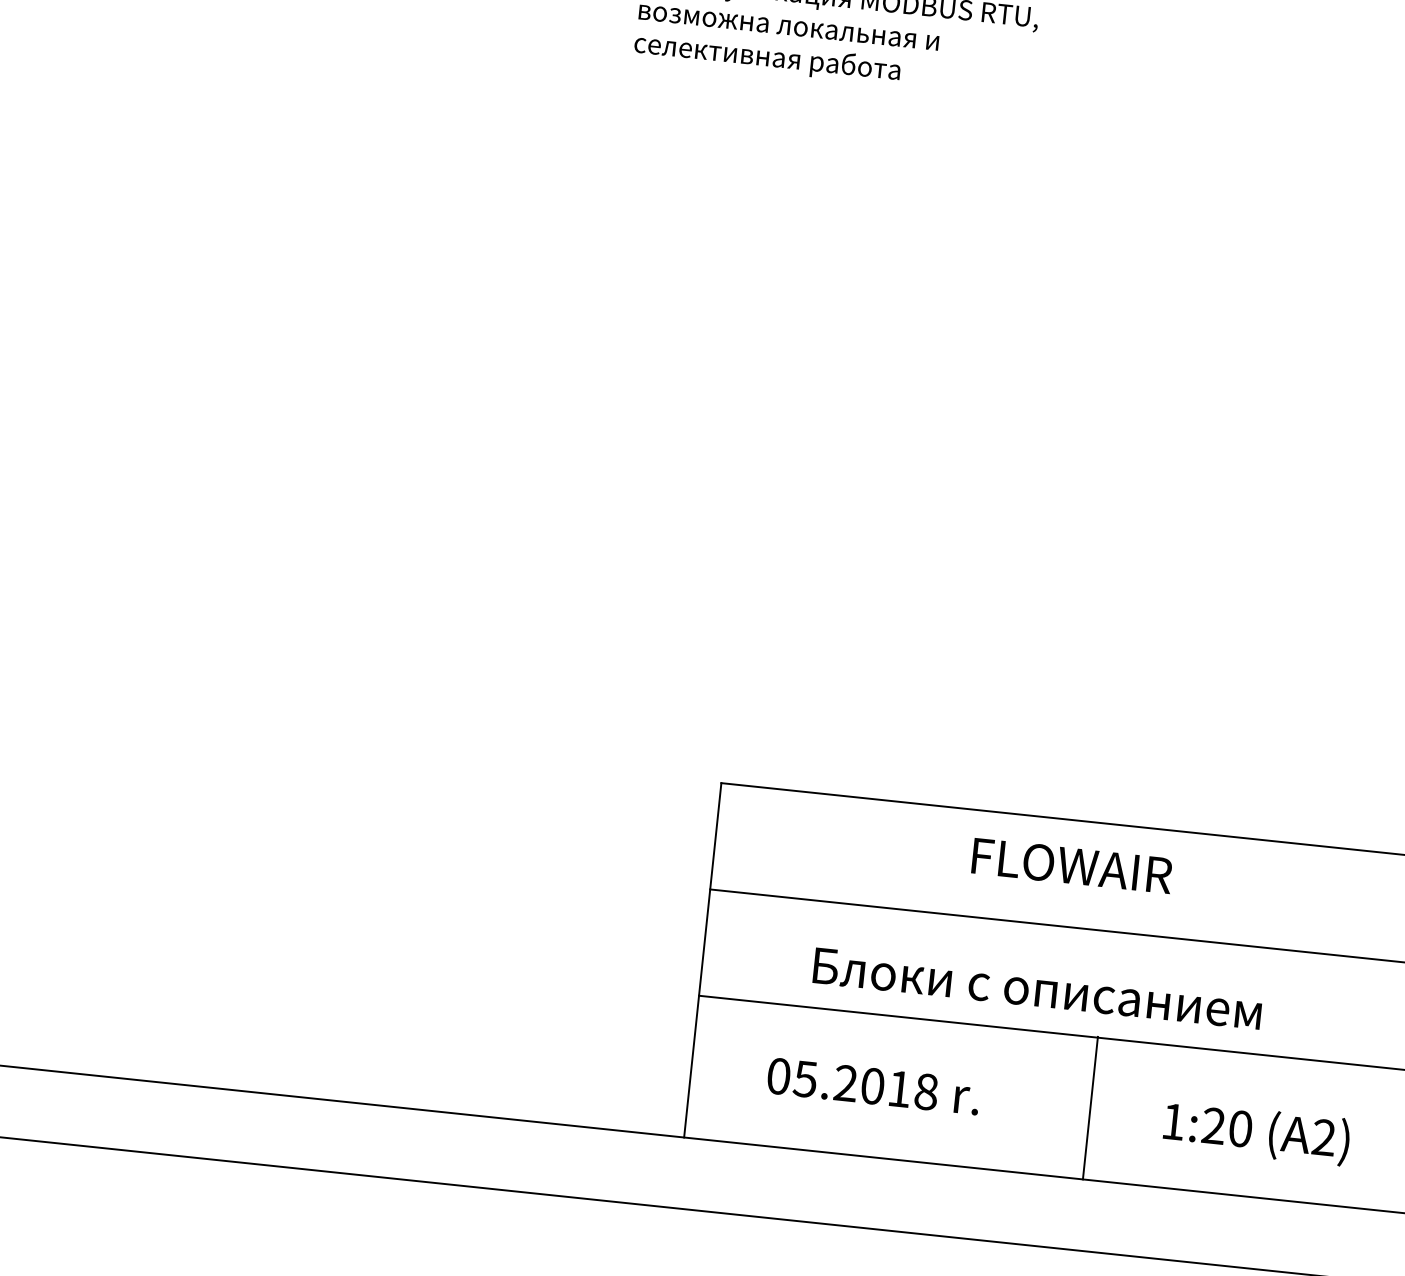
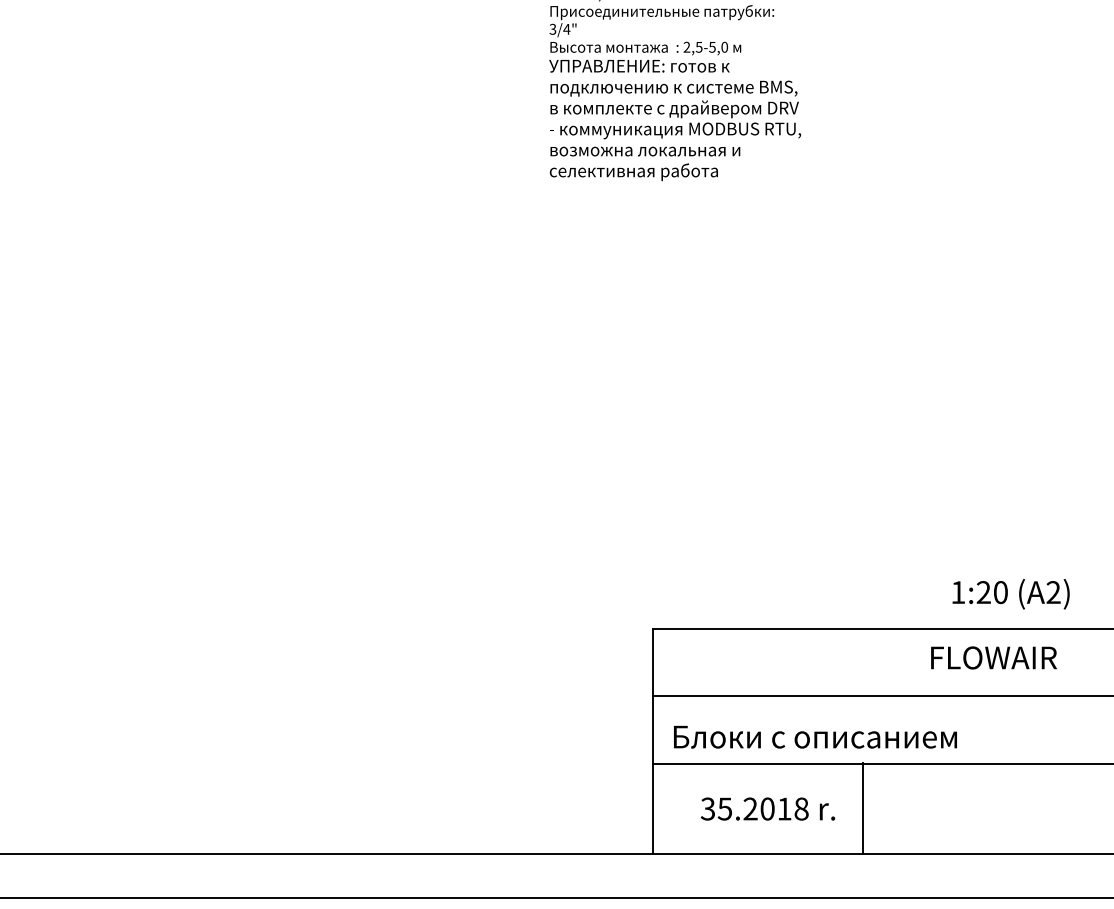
text: (1071, 865) -> (993, 657), moved
text: (1037, 987) -> (815, 736), moved
text: (777, 1075) -> (707, 808), 05.2018 -> 35.2018
line: (1090, 1108) -> (863, 808), moved
text: (1255, 1133) -> (1010, 594), moved

